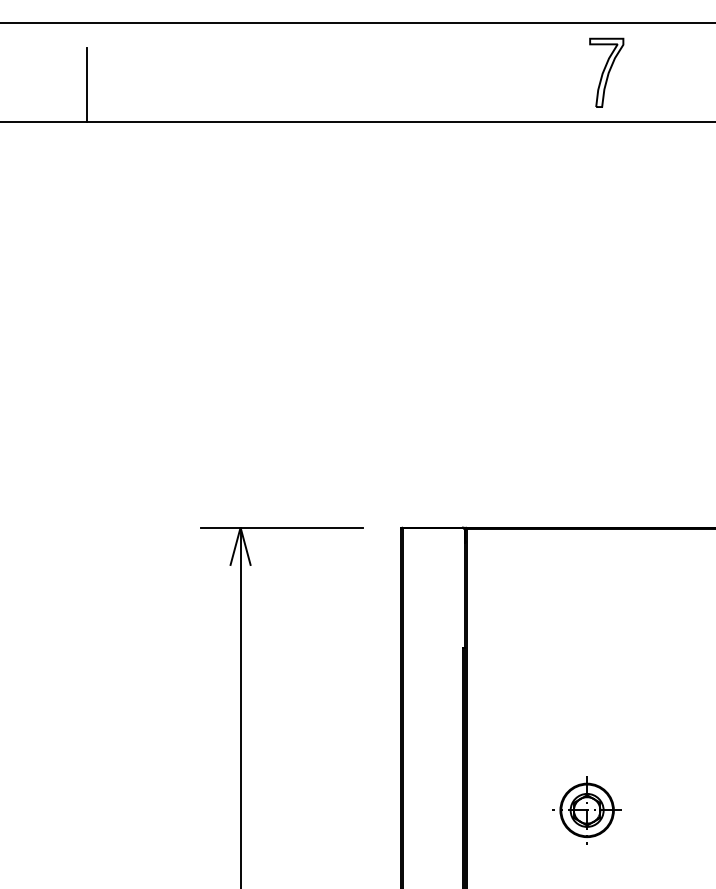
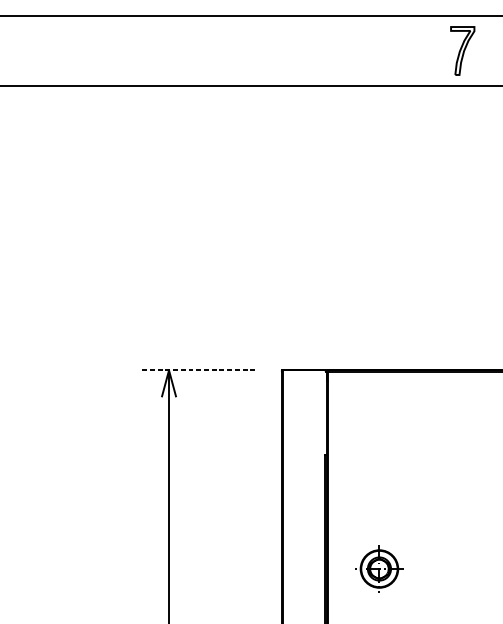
part: (606, 72) -> (462, 50), moved
line: (86, 85) -> (60, 59), removed
line: (281, 527) -> (197, 370), solid -> dashed
part: (586, 810) -> (378, 569), moved

